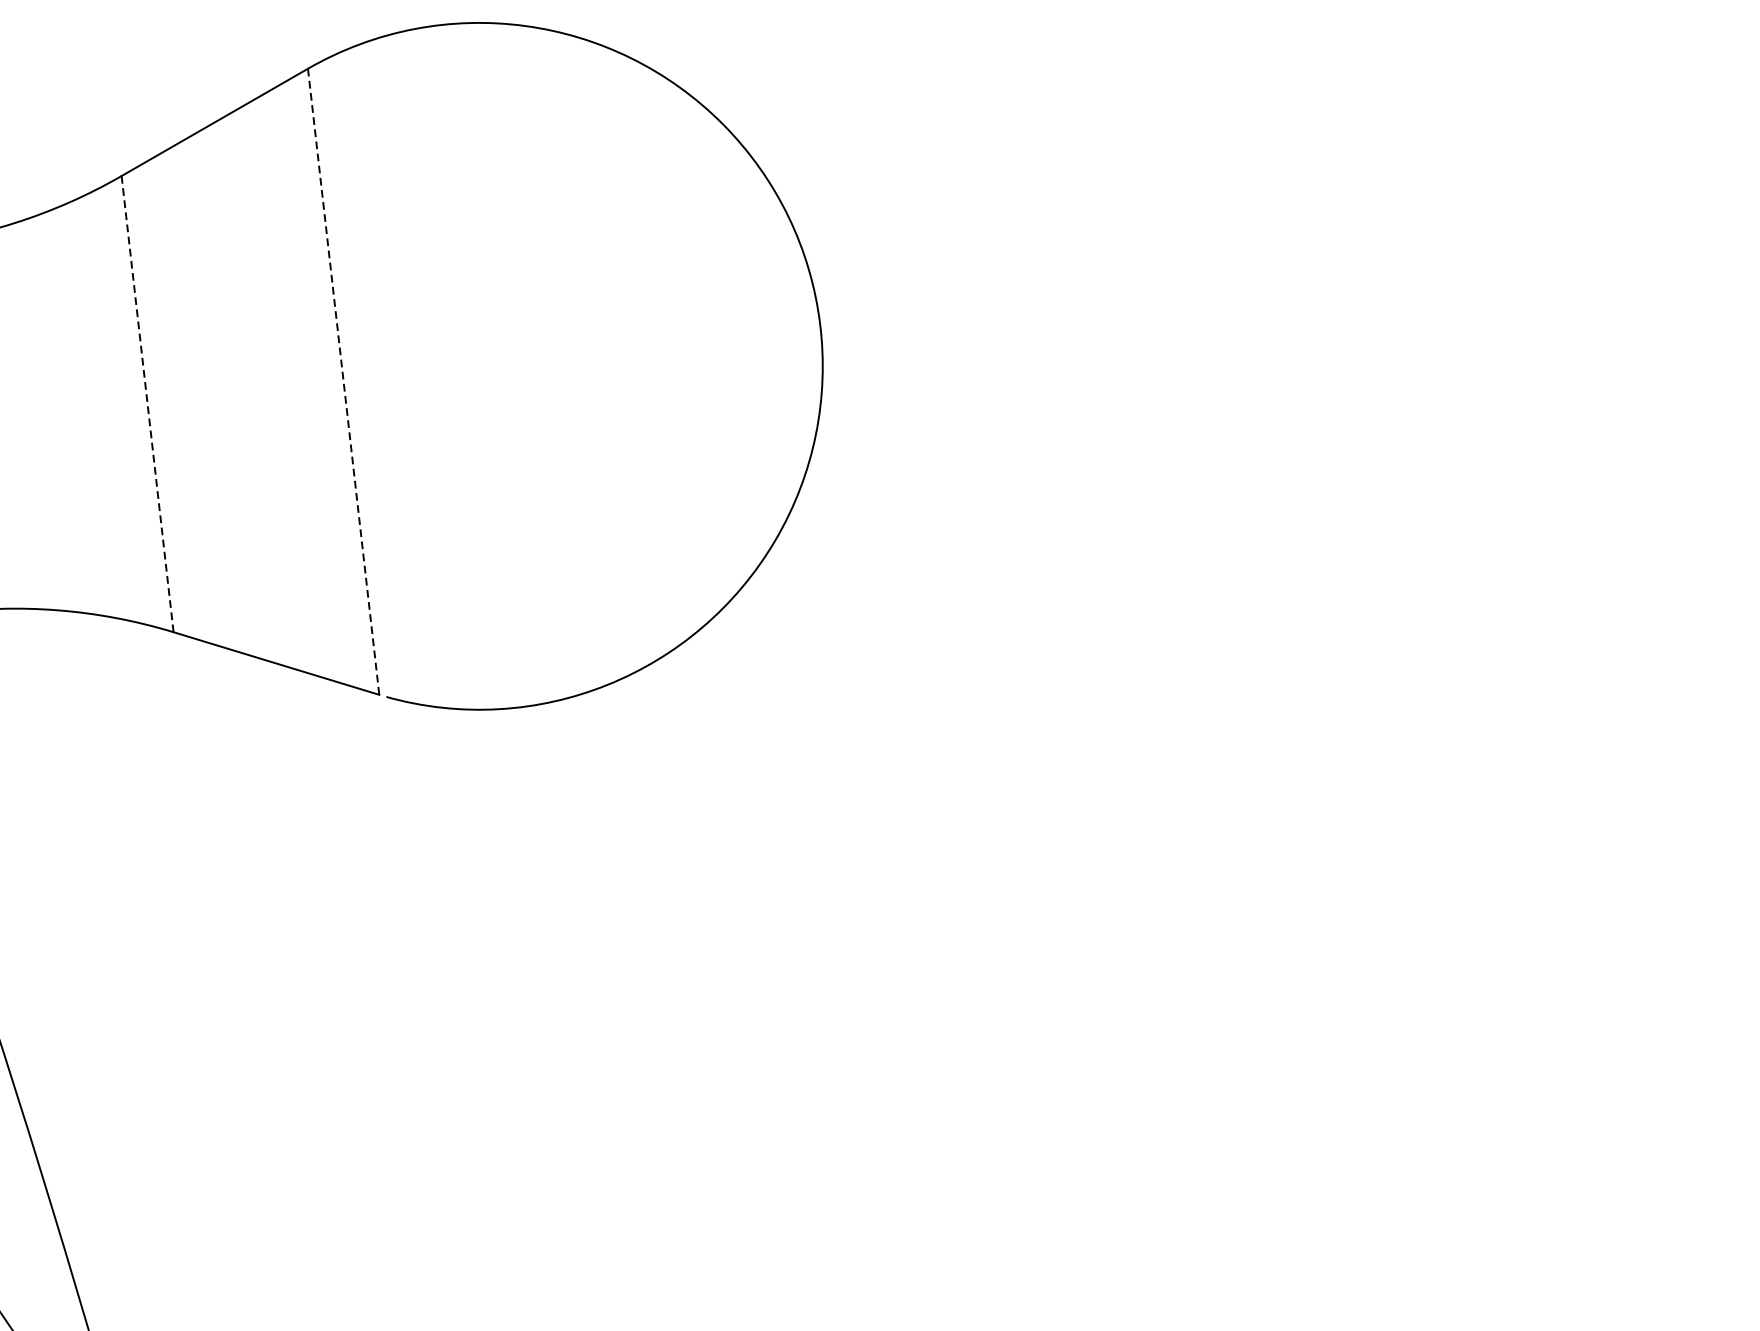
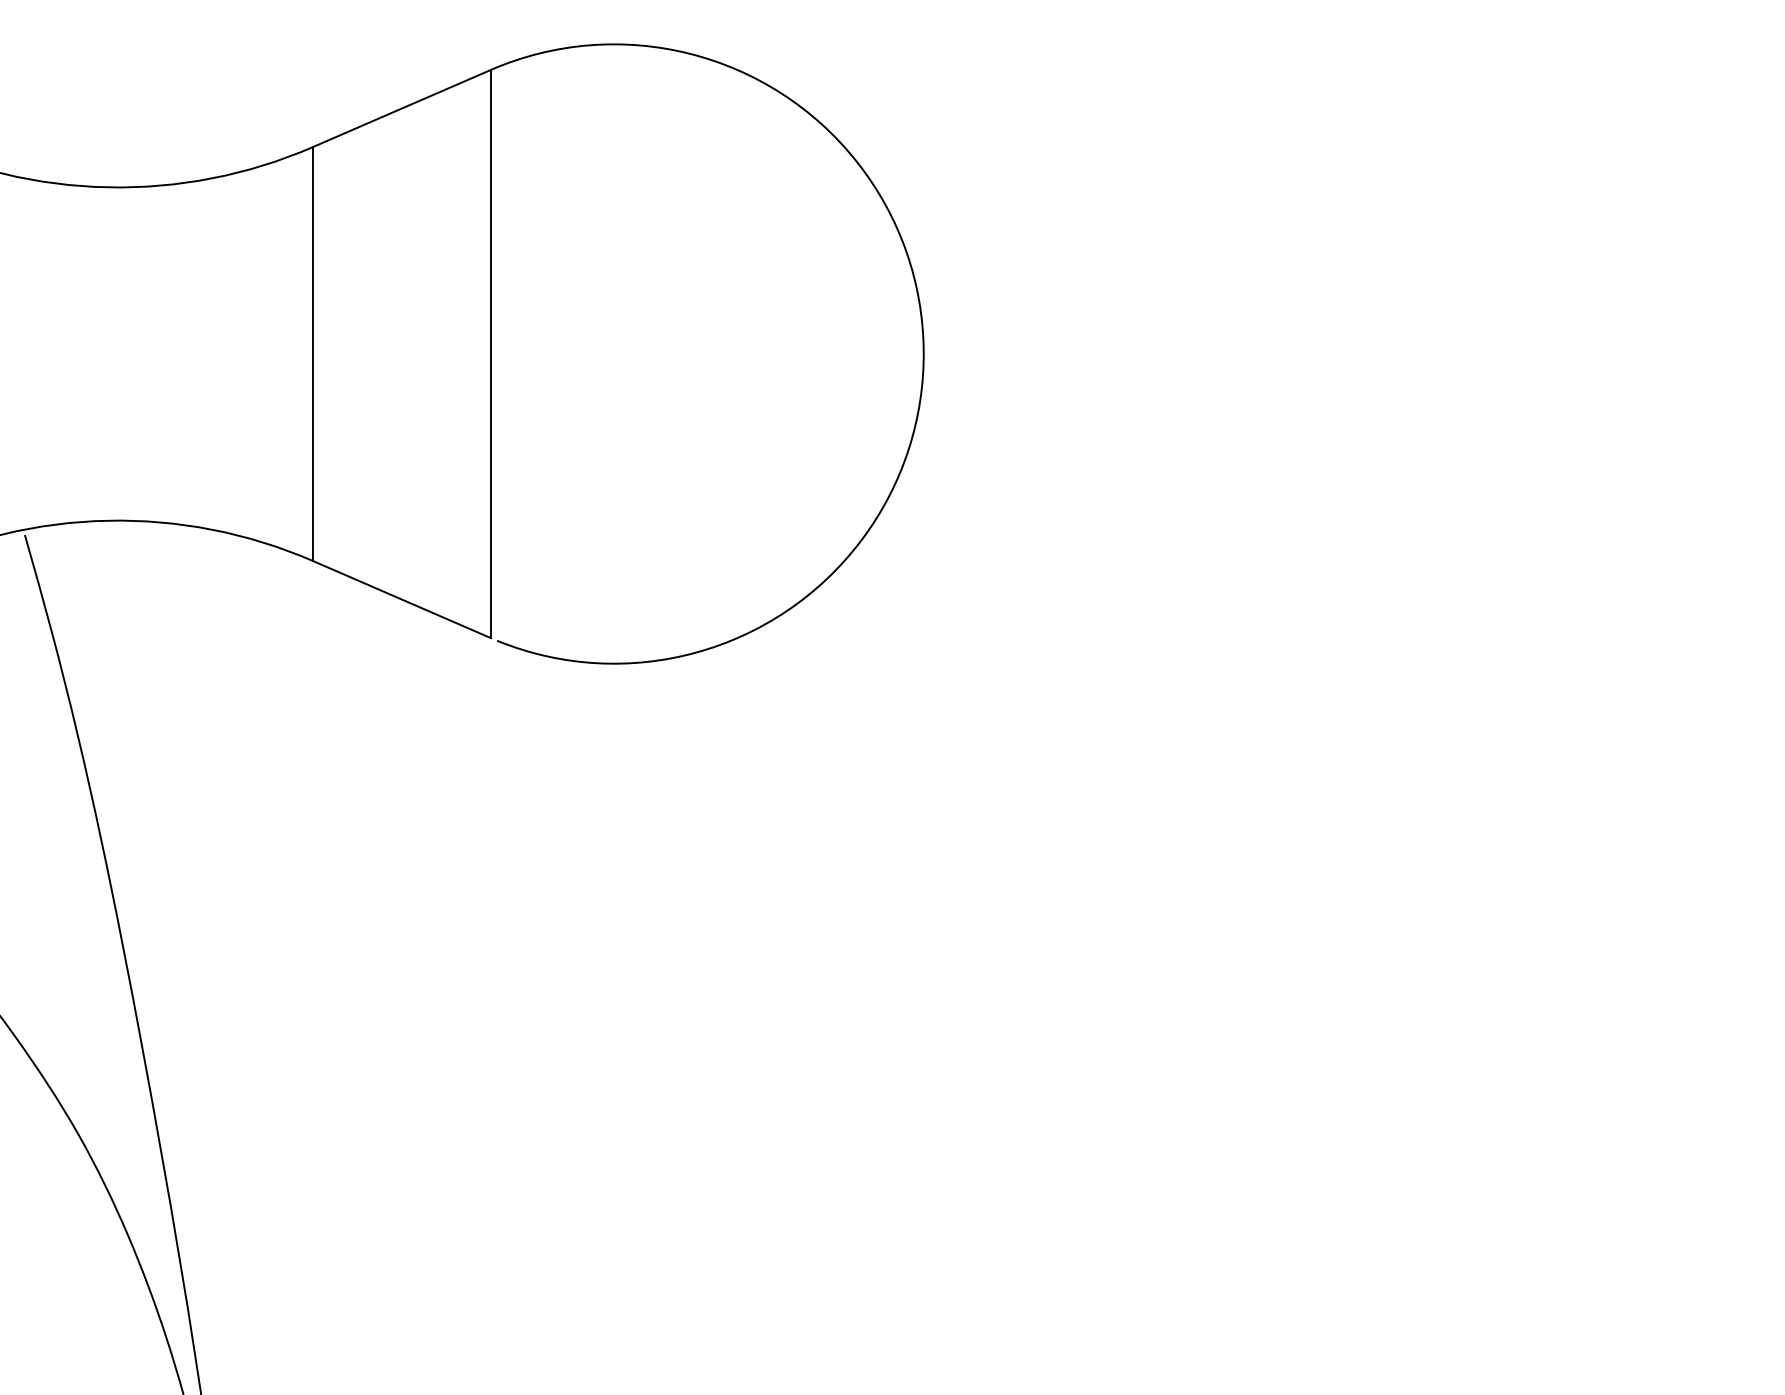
line: (343, 382) -> (490, 354), dashed -> solid
line: (148, 404) -> (313, 354), dashed -> solid

